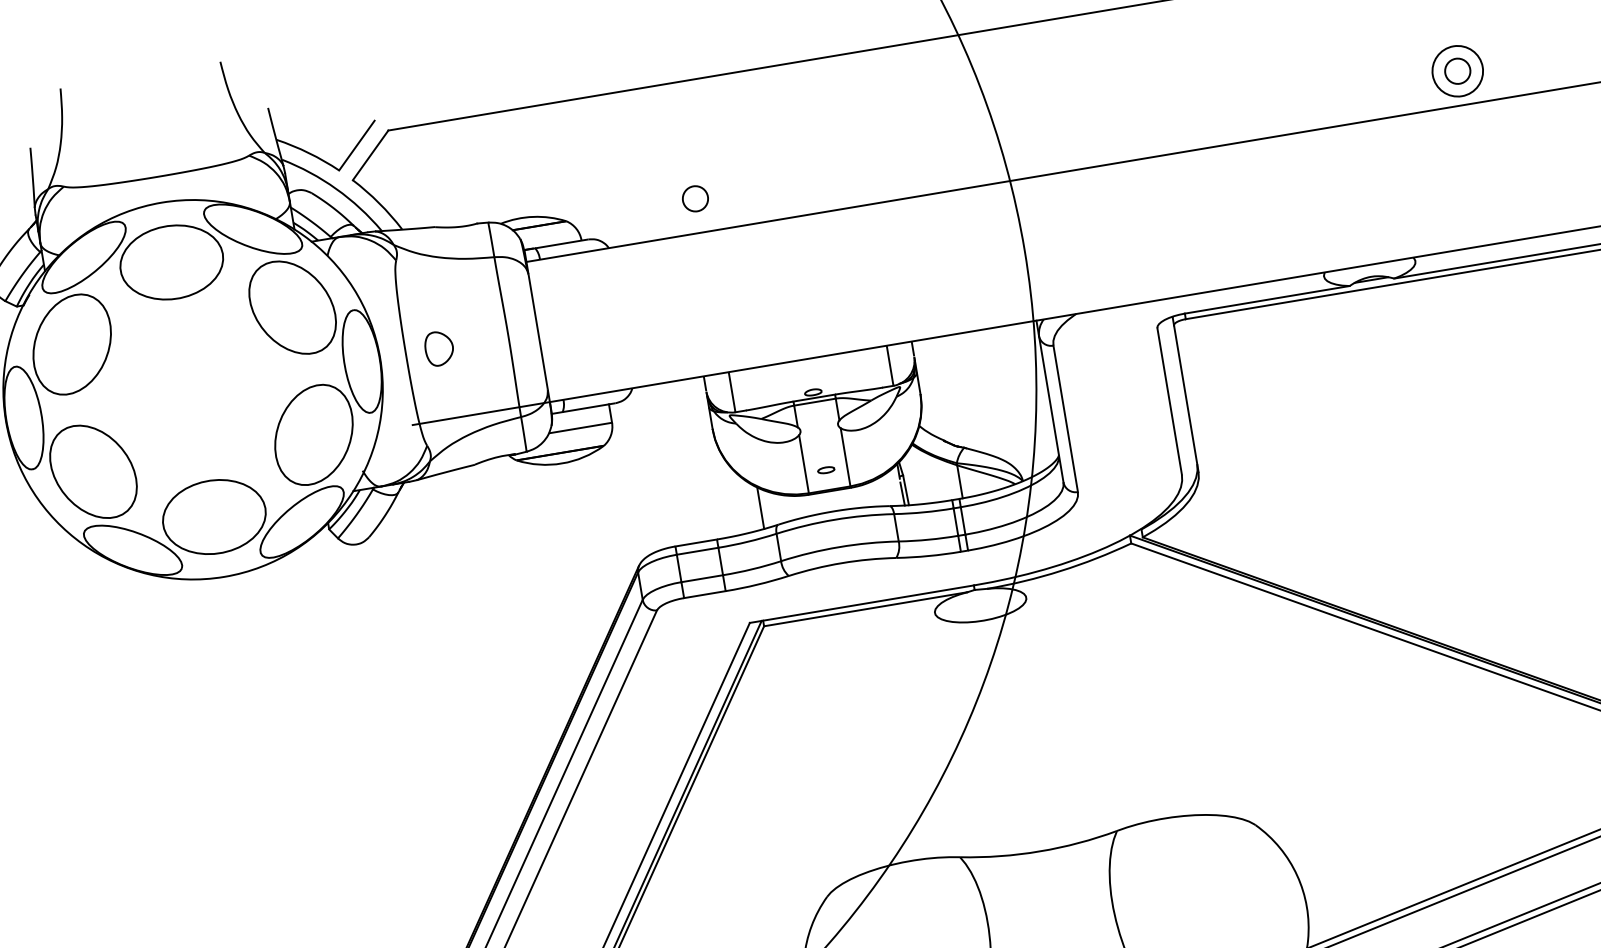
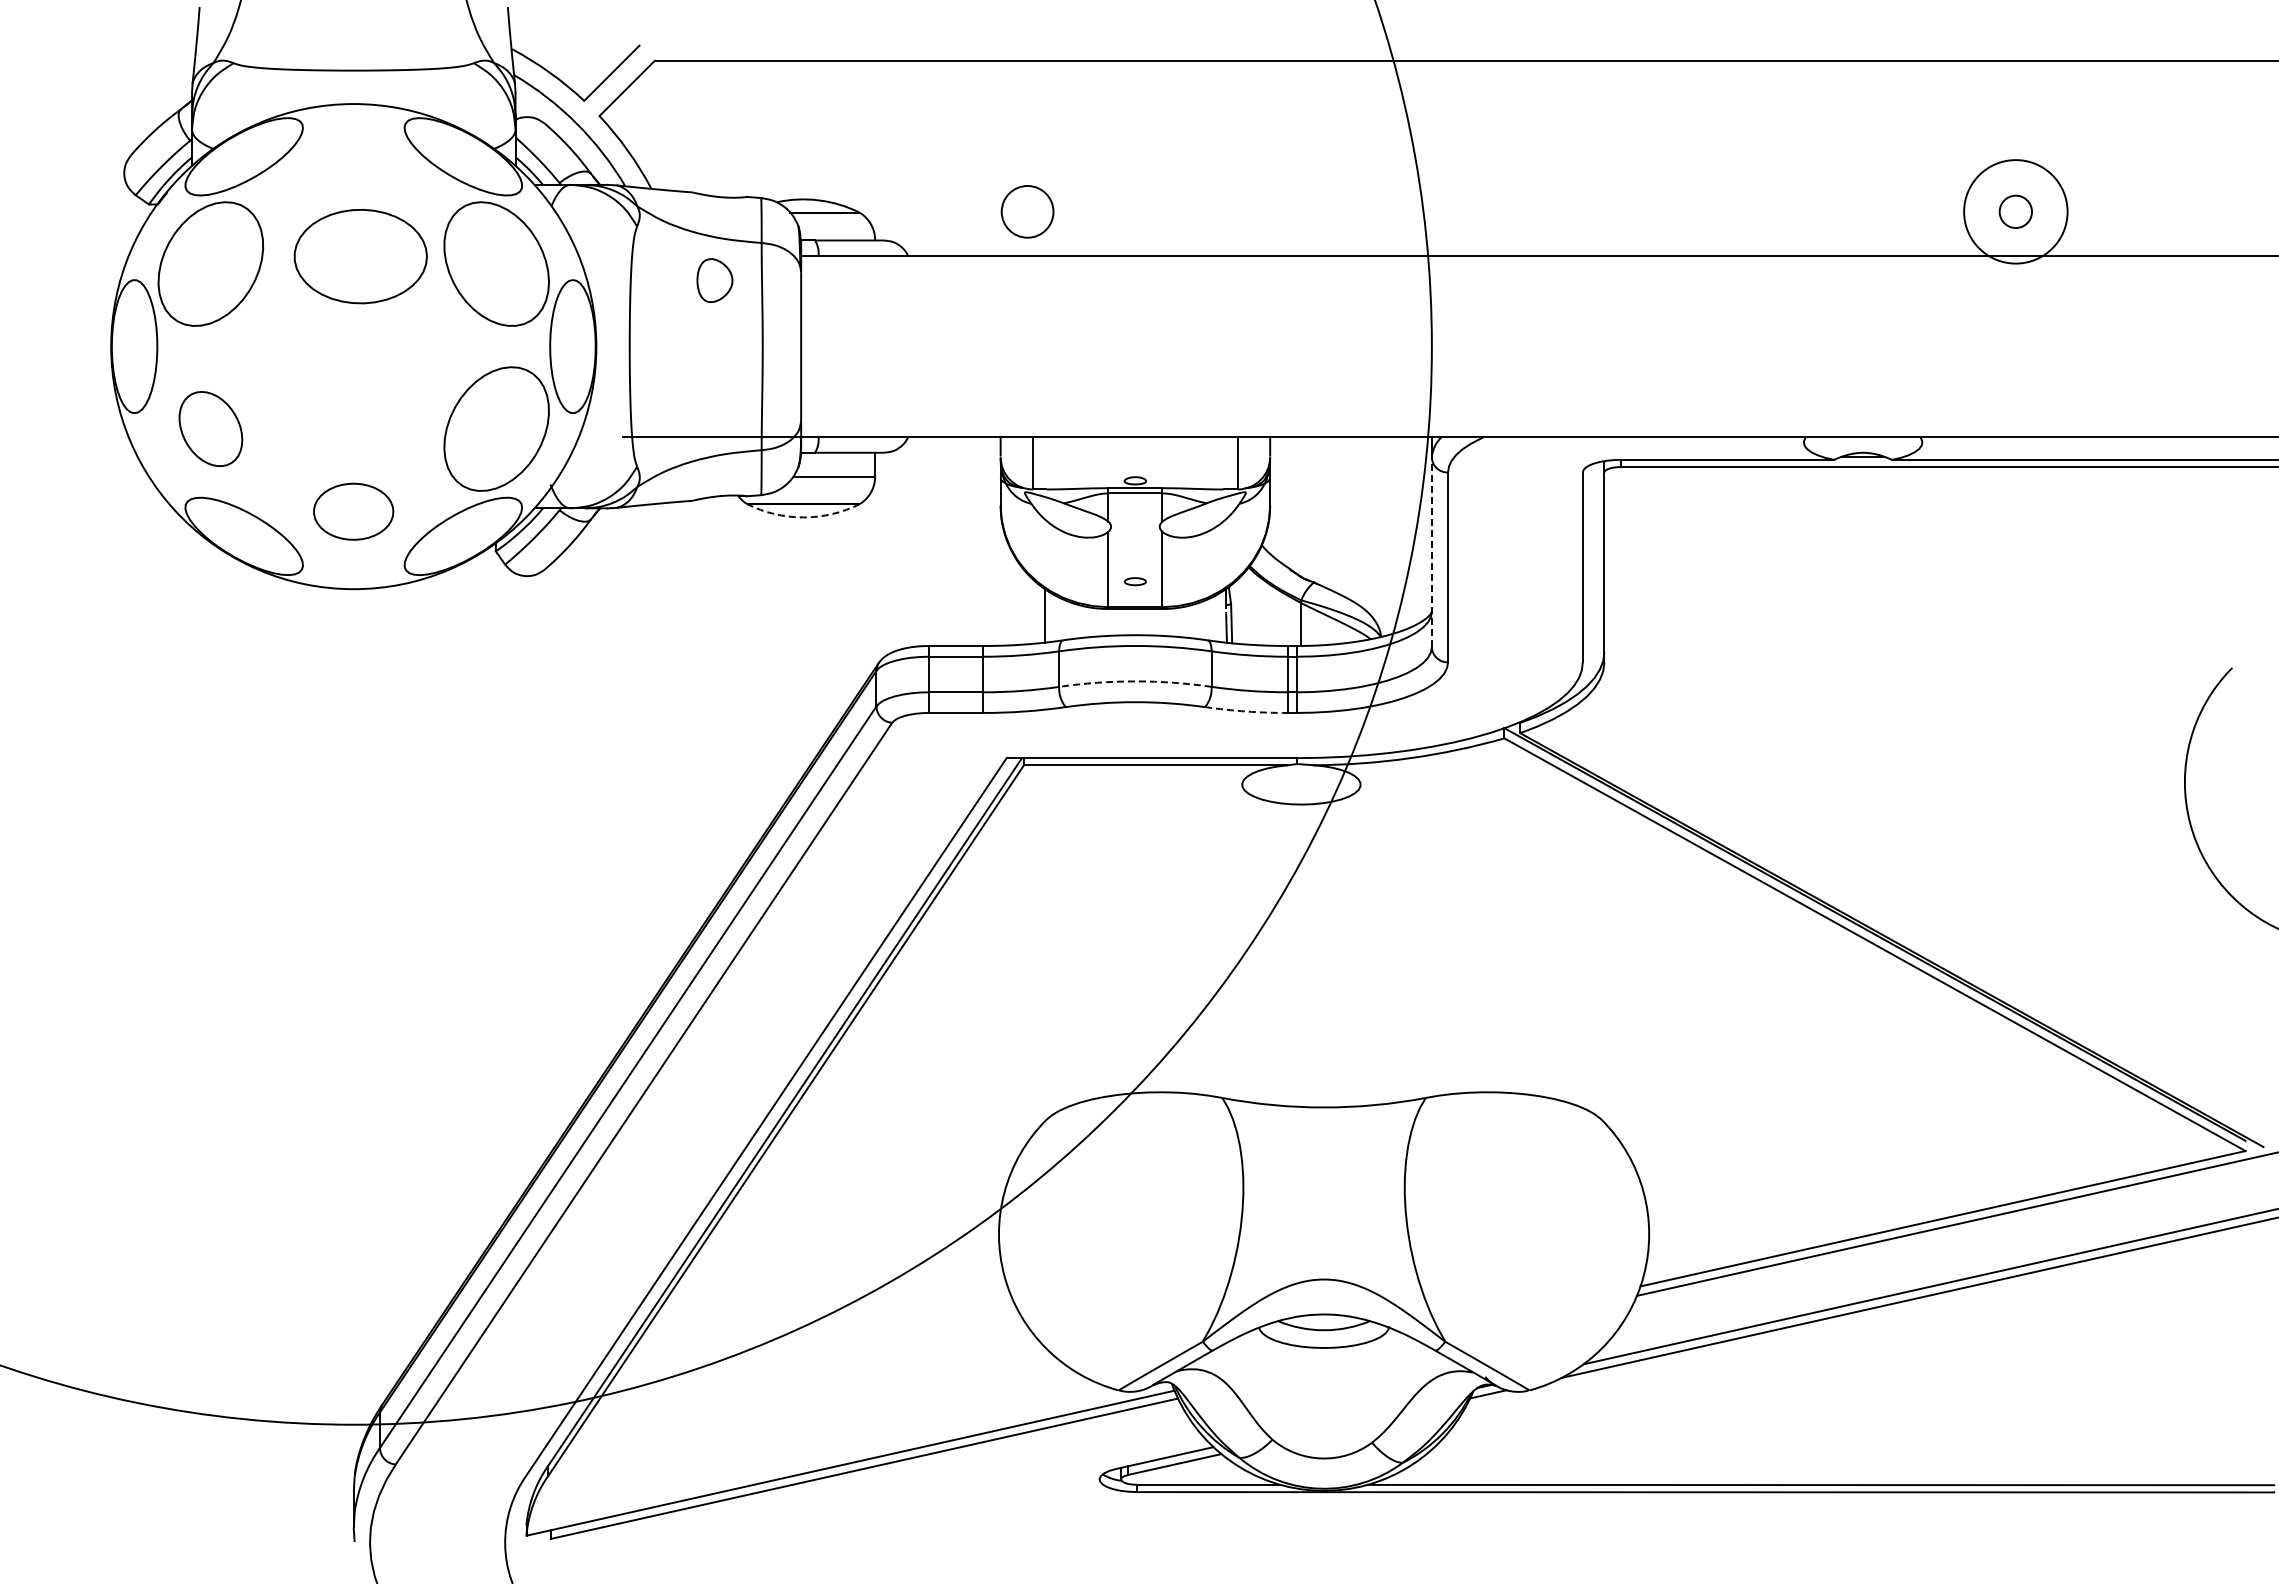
circle: (1457, 71) -> (2015, 211), size x1.6
circle: (695, 198) -> (1027, 211), size x1.6
part: (171, 262) -> (360, 256), moved
part: (438, 348) -> (714, 280), moved
line: (1051, 409) -> (1431, 552), solid -> dashed
arc: (562, 463) -> (803, 517), solid -> dashed
part: (93, 471) -> (210, 428), size x0.6
part: (214, 516) -> (353, 511), size x0.6
arc: (839, 547) -> (1135, 681), solid -> dashed
arc: (928, 556) -> (1246, 711), solid -> dashed

